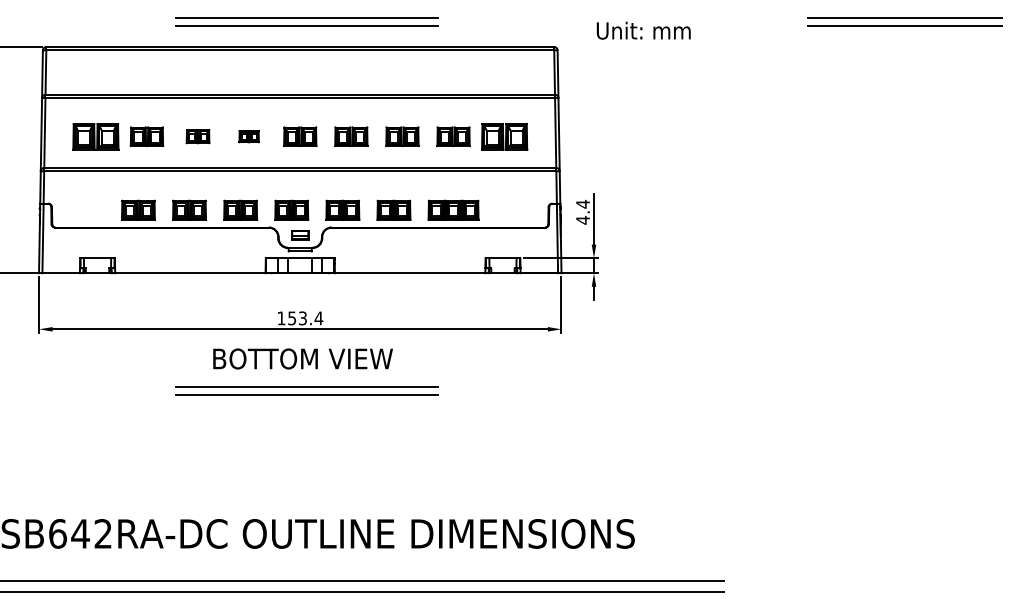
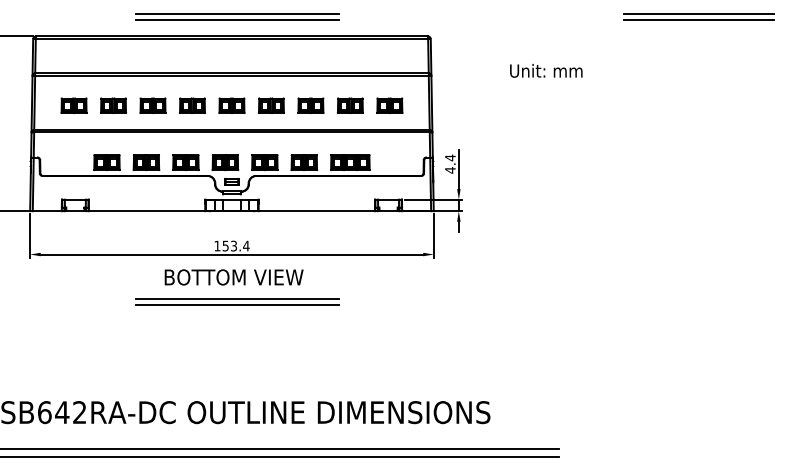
text: (644, 30) -> (546, 70), moved
part: (95, 136) -> (73, 105), size x0.71
part: (197, 136) -> (152, 105), size x1.43
part: (249, 136) -> (192, 105), size x1.67
part: (504, 136) -> (389, 105), size x0.71

